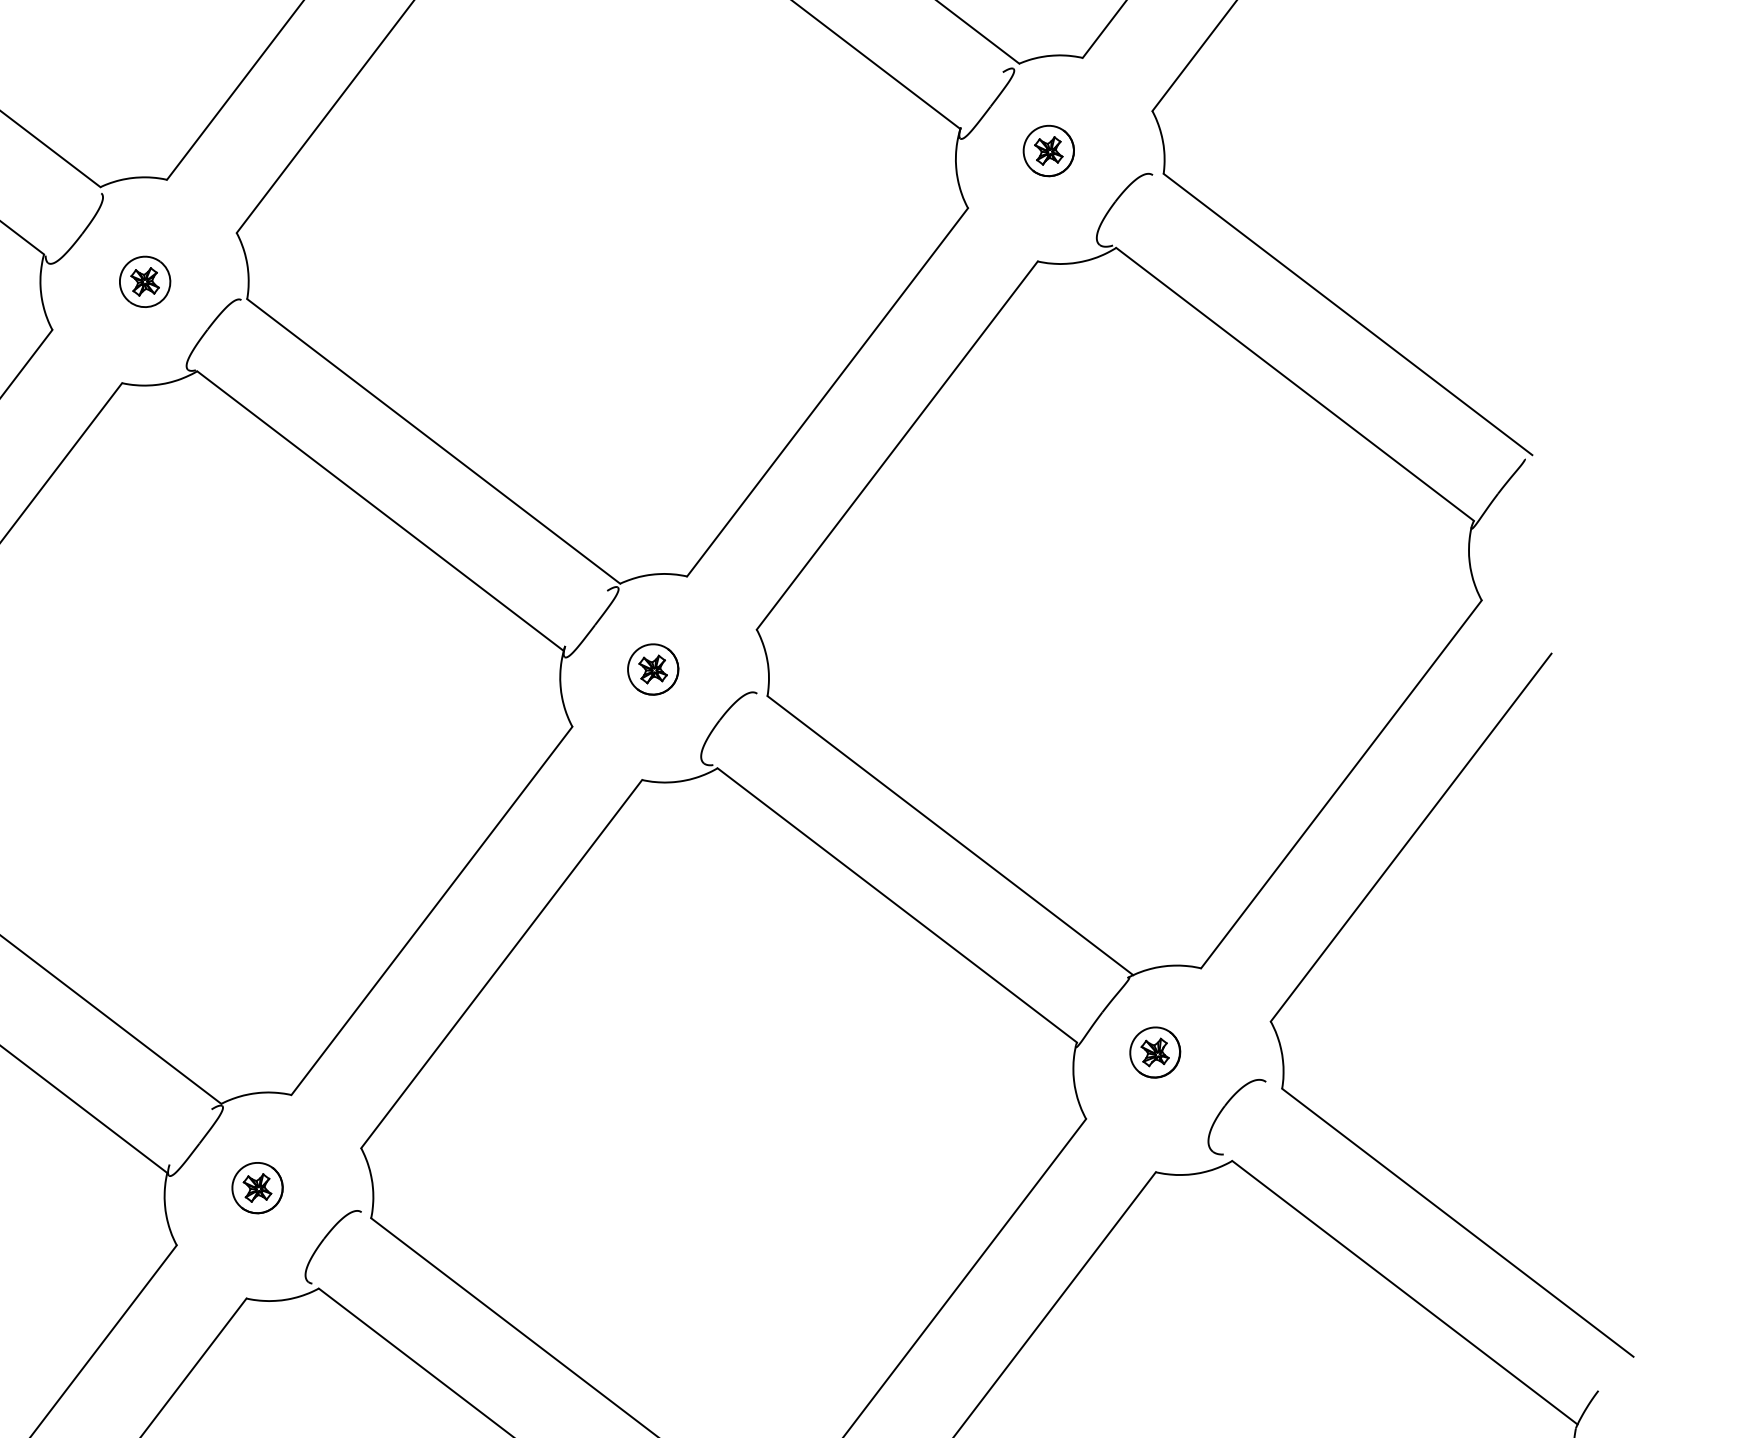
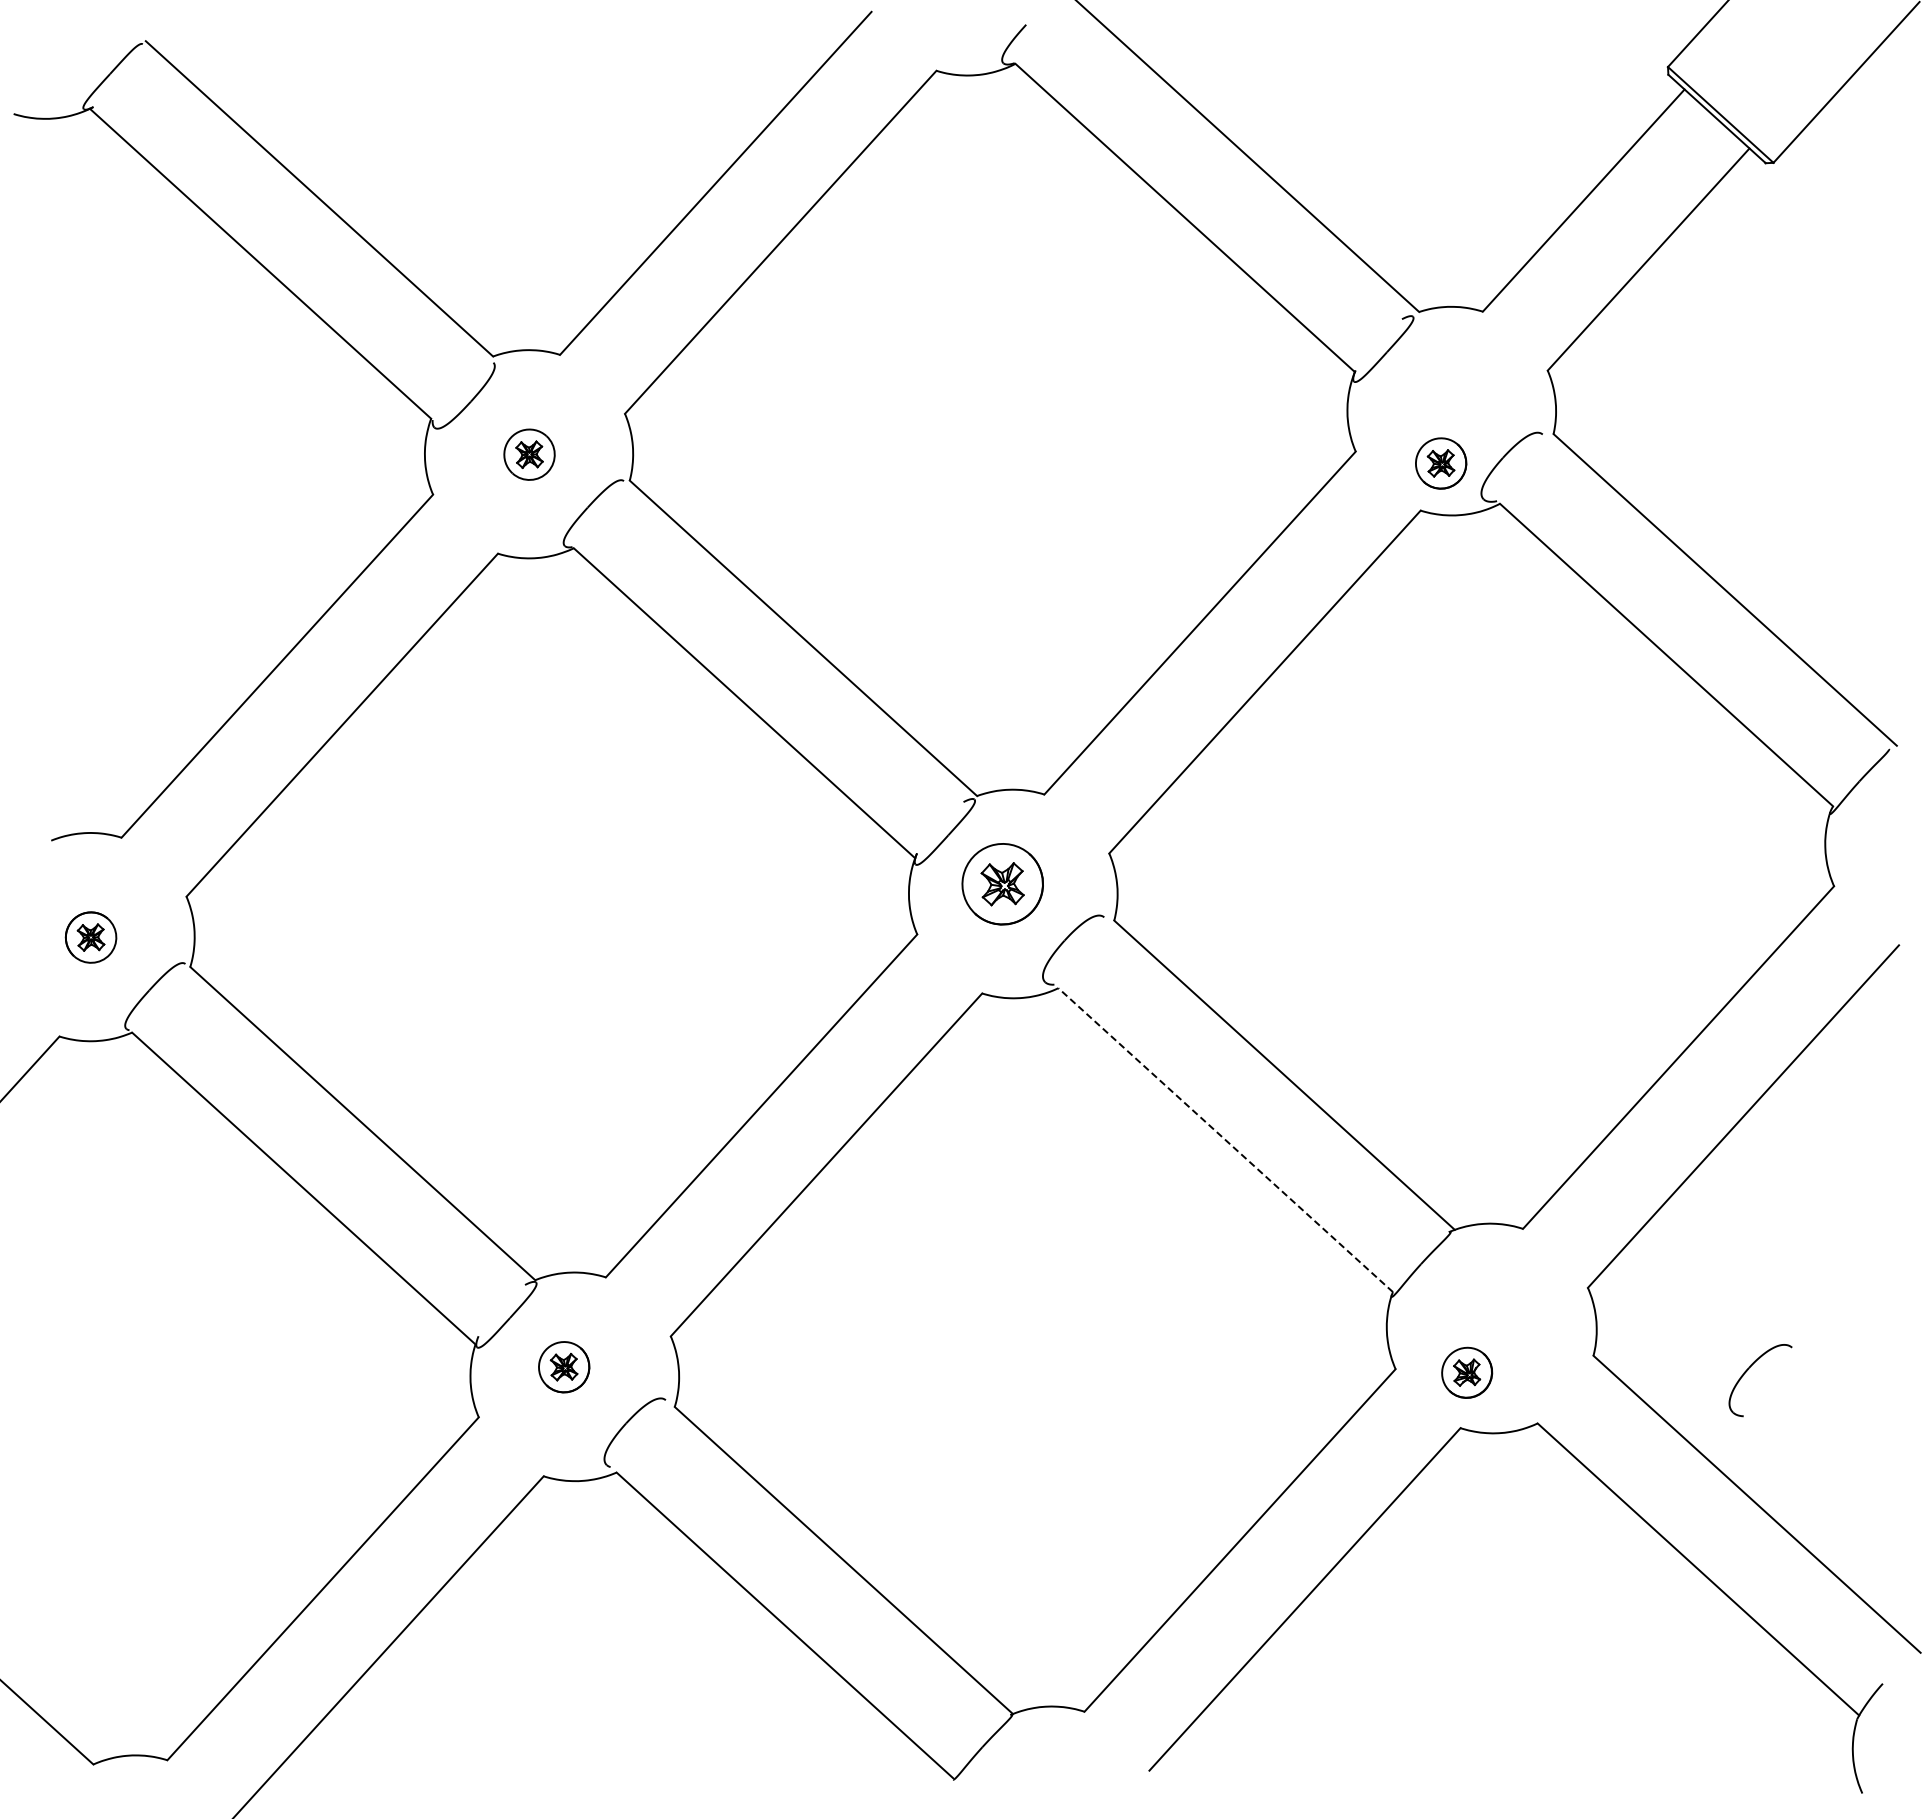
part: (1049, 150) -> (1441, 463), moved
part: (653, 669) -> (1002, 884), size x1.6
line: (897, 904) -> (1225, 1139), solid -> dashed
part: (1155, 1052) -> (1467, 1372), moved
part: (1224, 1108) -> (1748, 1370), moved

